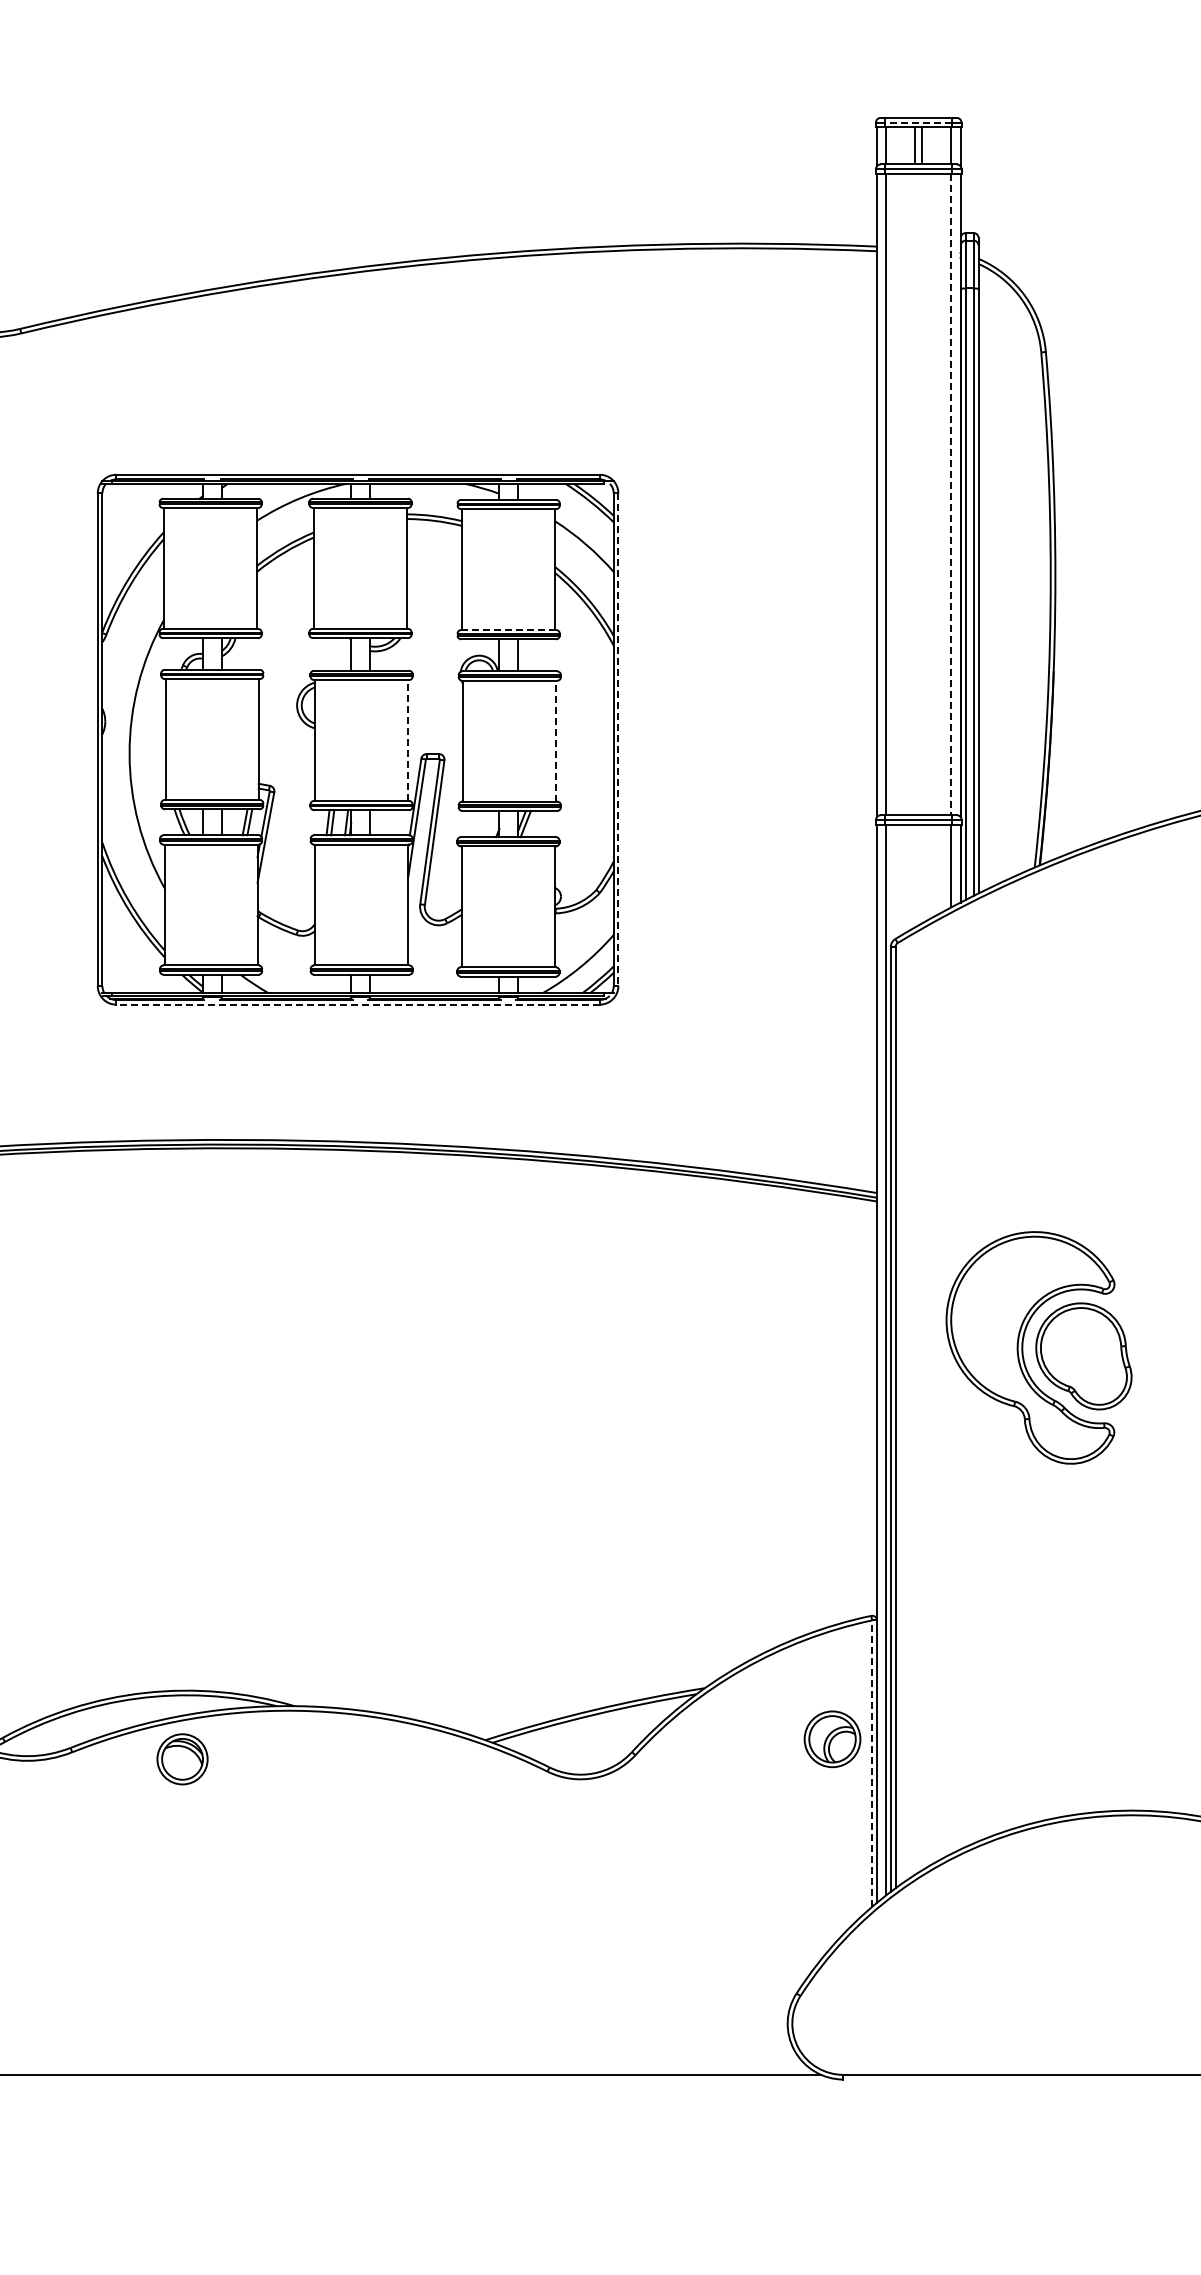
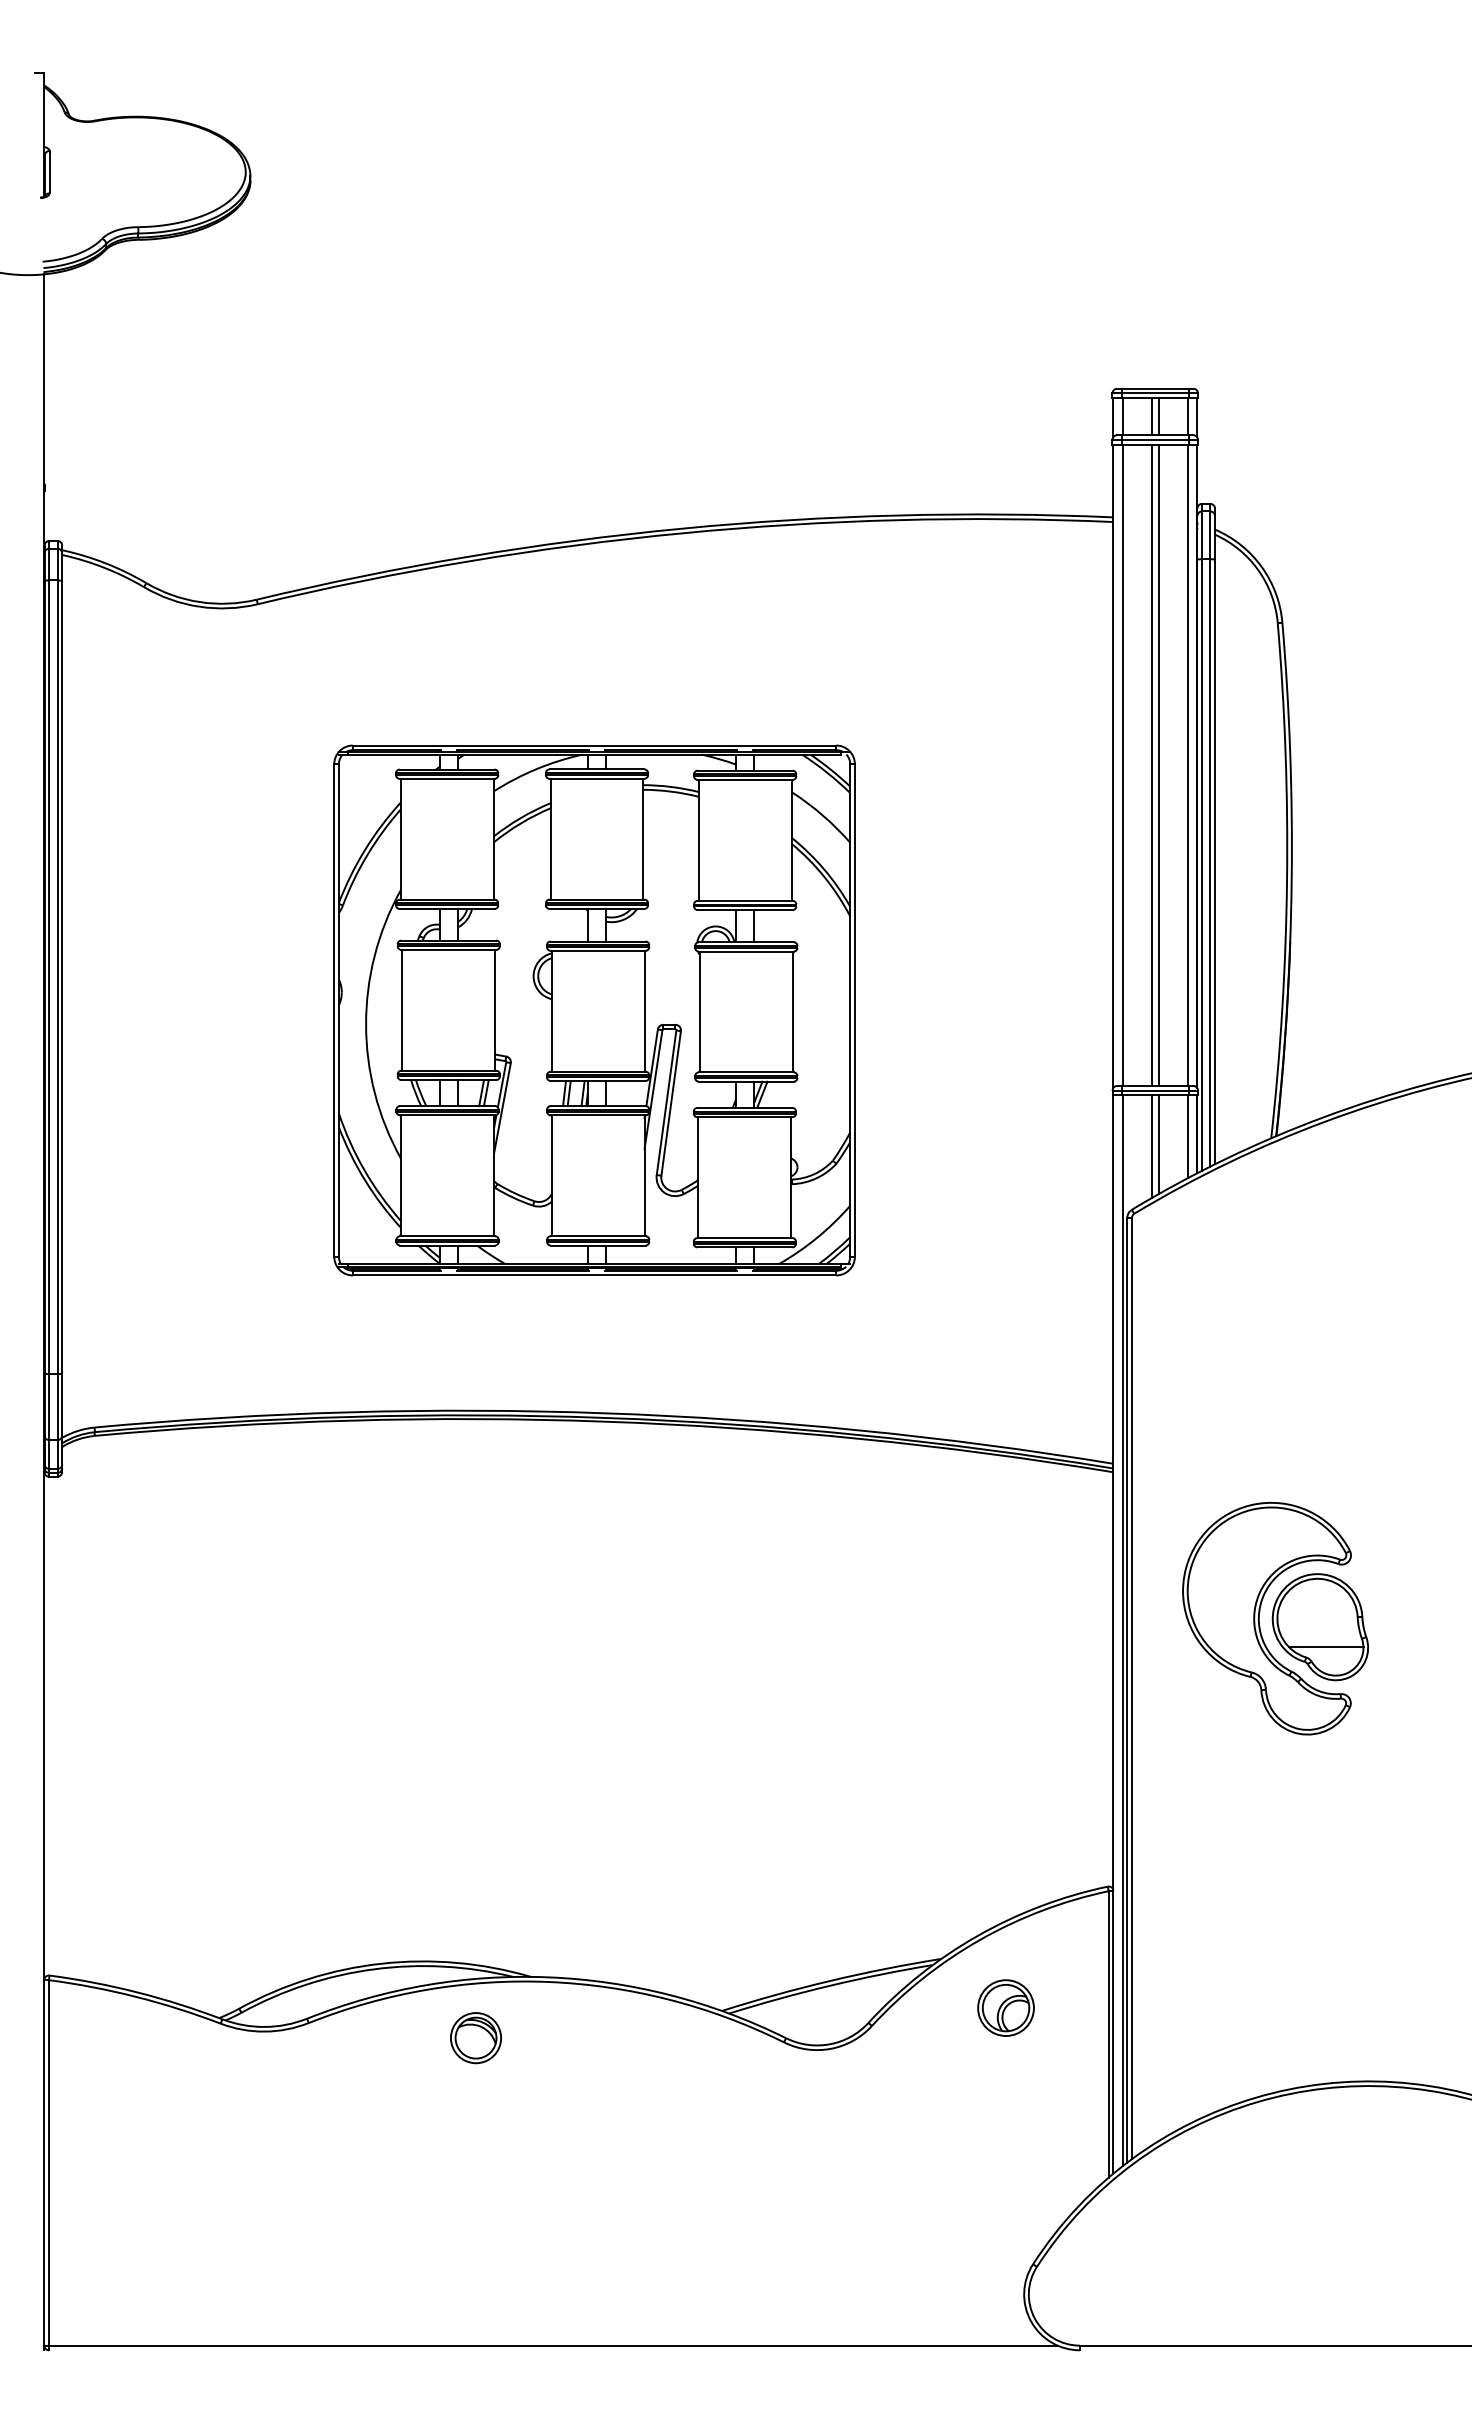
line: (918, 122) -> (1154, 393), dashed -> solid
line: (915, 493) -> (1151, 764), added
line: (922, 493) -> (1158, 764), added
line: (951, 494) -> (1187, 765), dashed -> solid
line: (509, 629) -> (745, 900), dashed -> solid
line: (408, 739) -> (644, 1010), dashed -> solid
line: (556, 740) -> (792, 1011), dashed -> solid
line: (618, 740) -> (854, 1011), dashed -> solid
line: (922, 873) -> (1158, 1144), added
line: (915, 875) -> (1151, 1146), added
line: (358, 1004) -> (594, 1275), dashed -> solid
line: (1090, 1376) -> (1326, 1647), added
part: (832, 1738) -> (1005, 2007), moved
part: (182, 1759) -> (475, 2038), moved
line: (872, 1762) -> (1108, 2033), dashed -> solid

